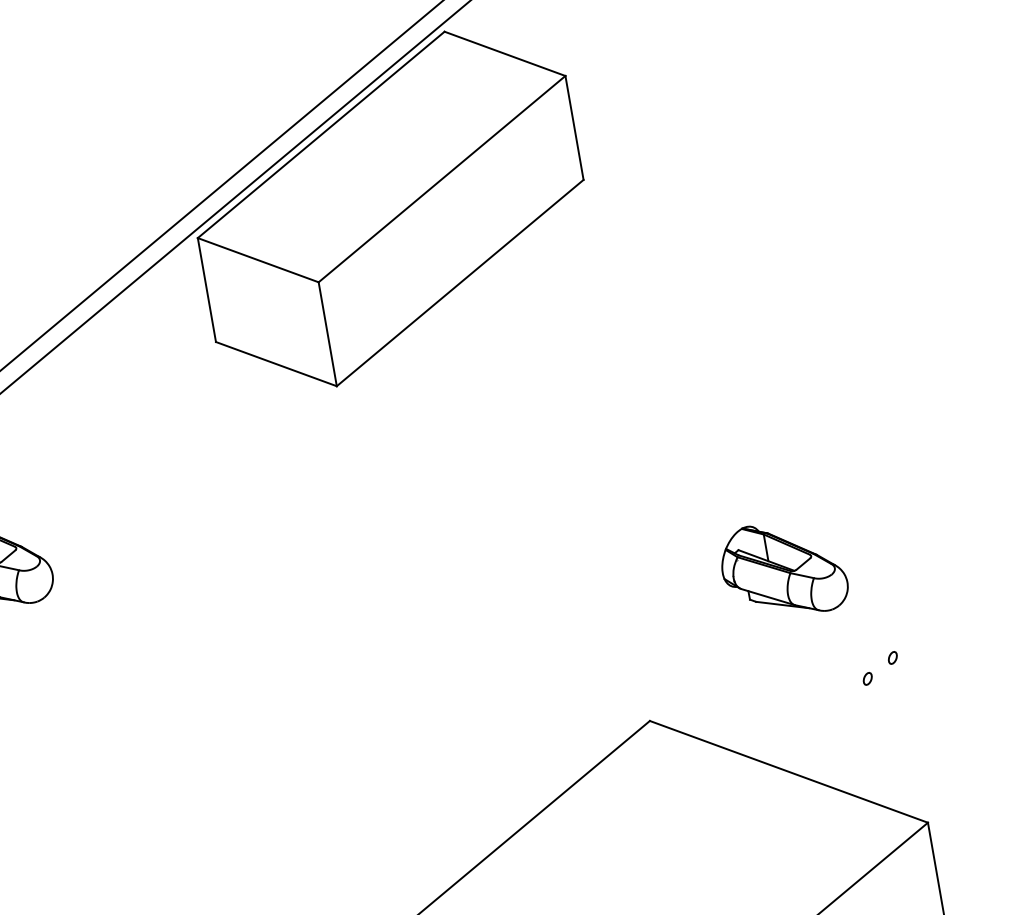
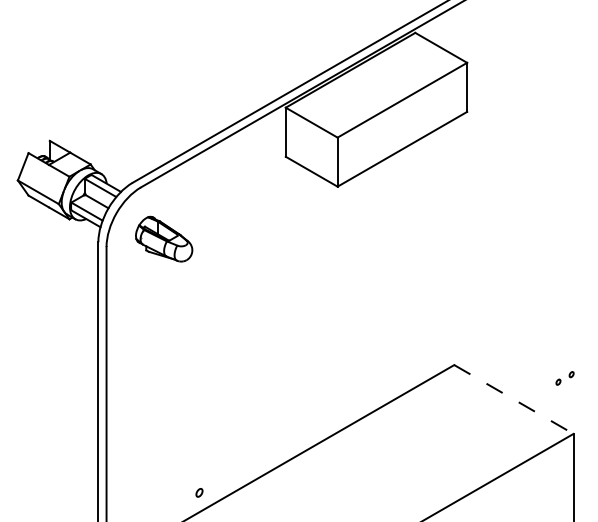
part: (783, 569) -> (527, 306), removed
part: (879, 668) -> (564, 378), moved
line: (788, 771) -> (513, 399), solid -> dashed

